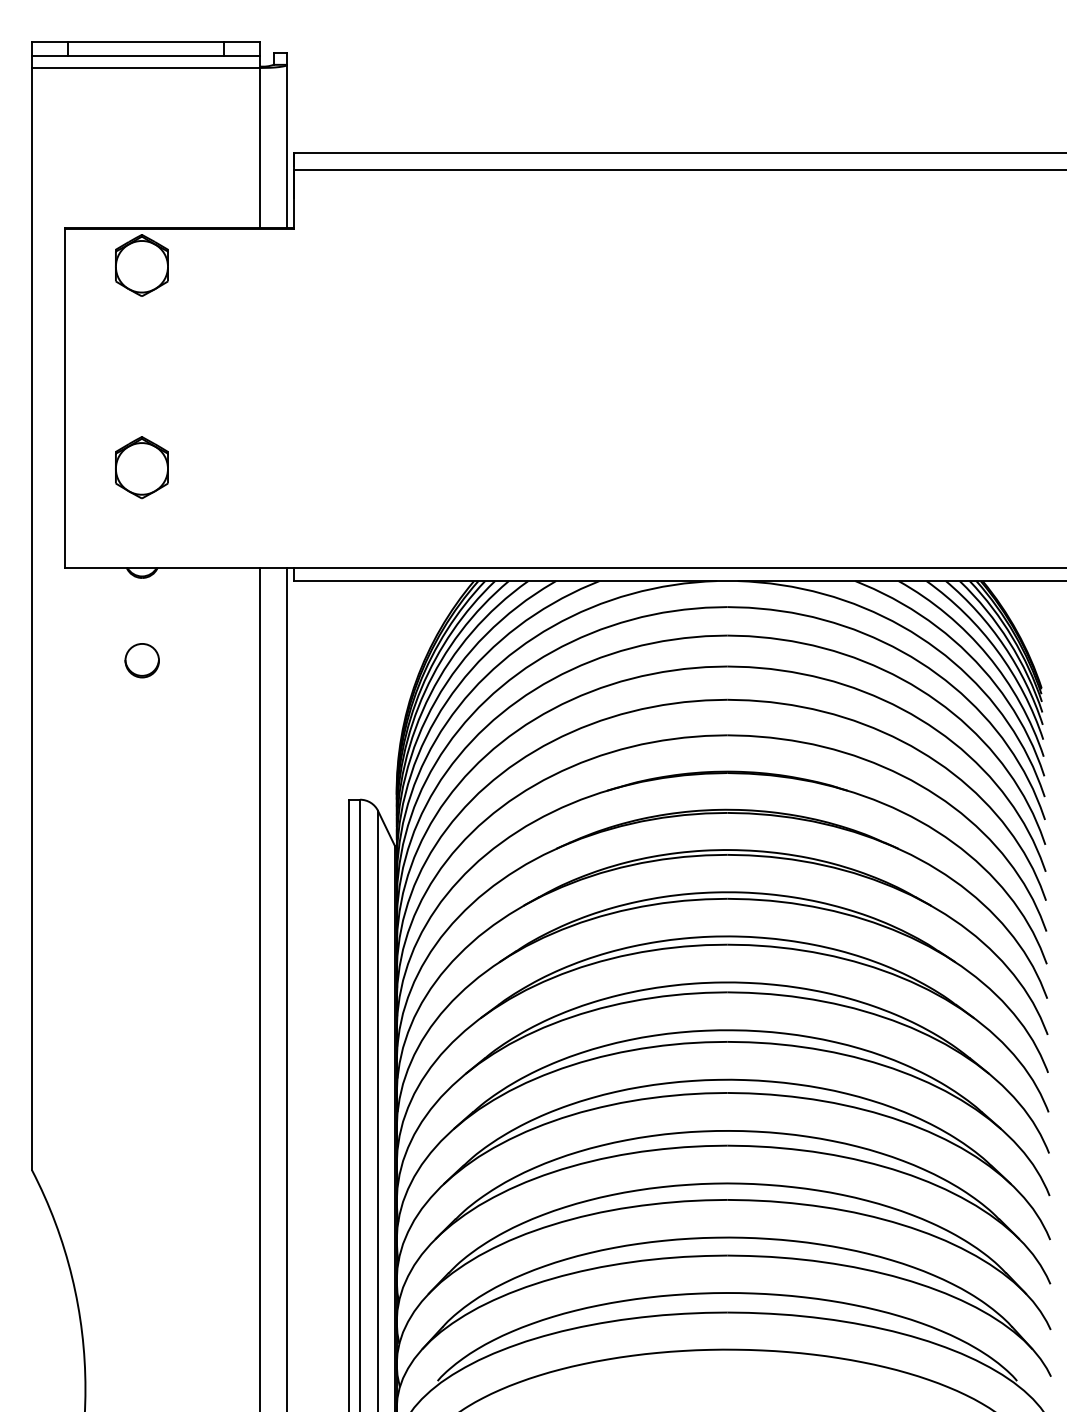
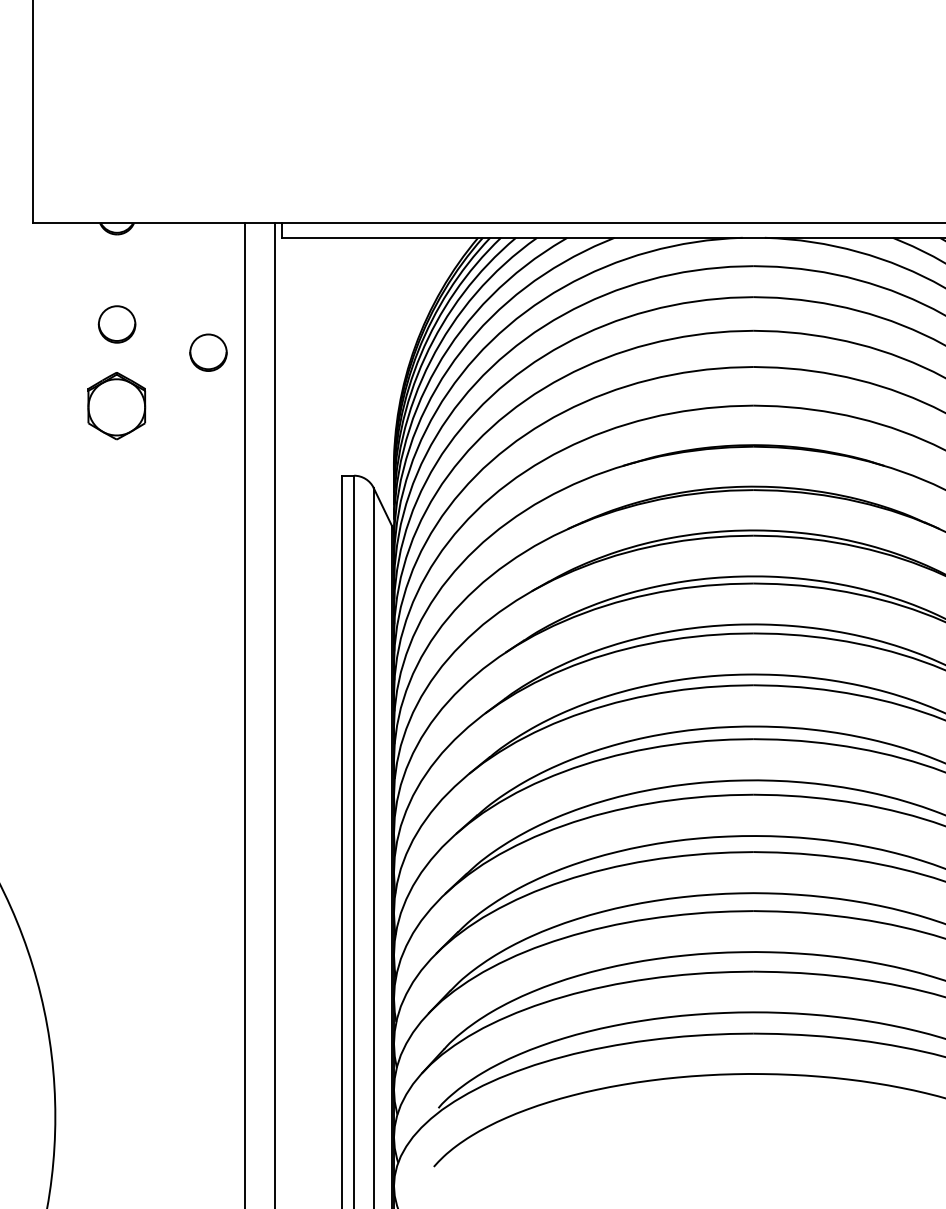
part: (141, 467) -> (116, 405), moved
part: (225, 686) -> (207, 352), added

